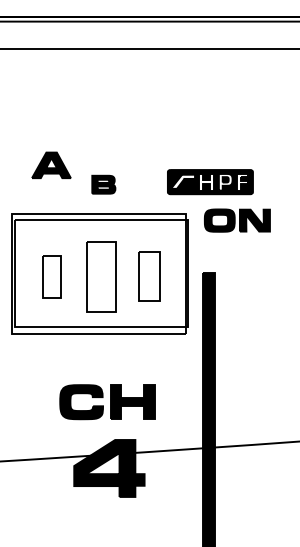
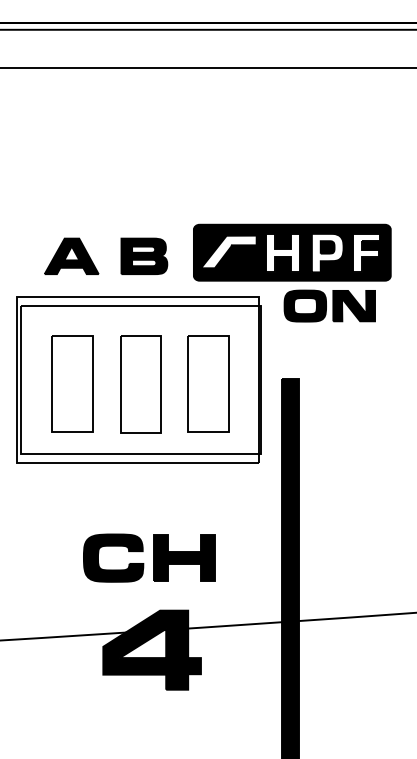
part: (51, 164) -> (71, 255), moved
part: (210, 182) -> (292, 252), size x1.67
part: (103, 184) -> (144, 255), size x1.43
part: (52, 276) -> (72, 383), size x1.67
part: (150, 276) -> (208, 383), size x1.43

